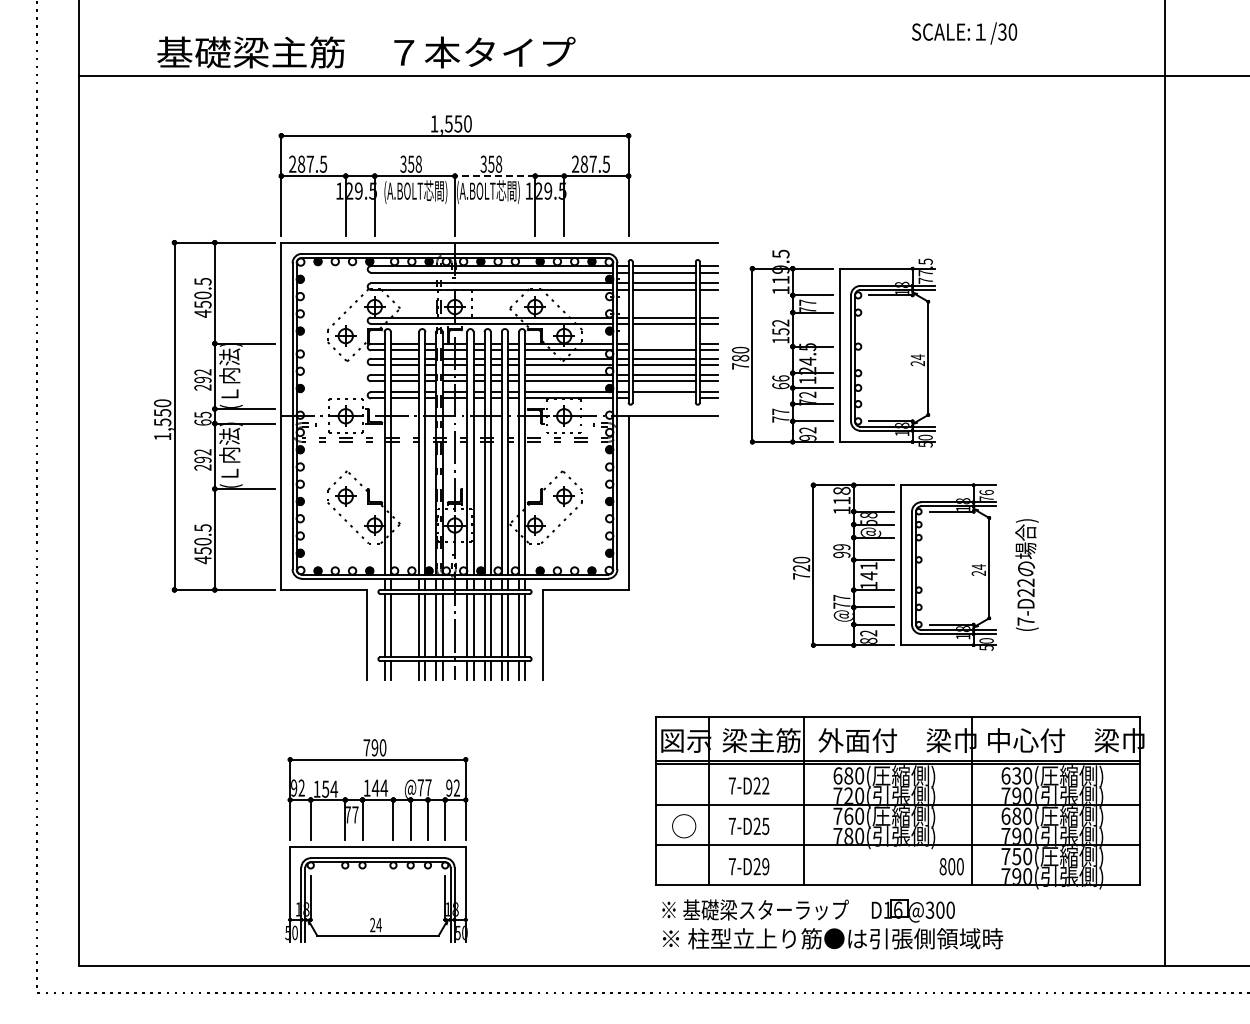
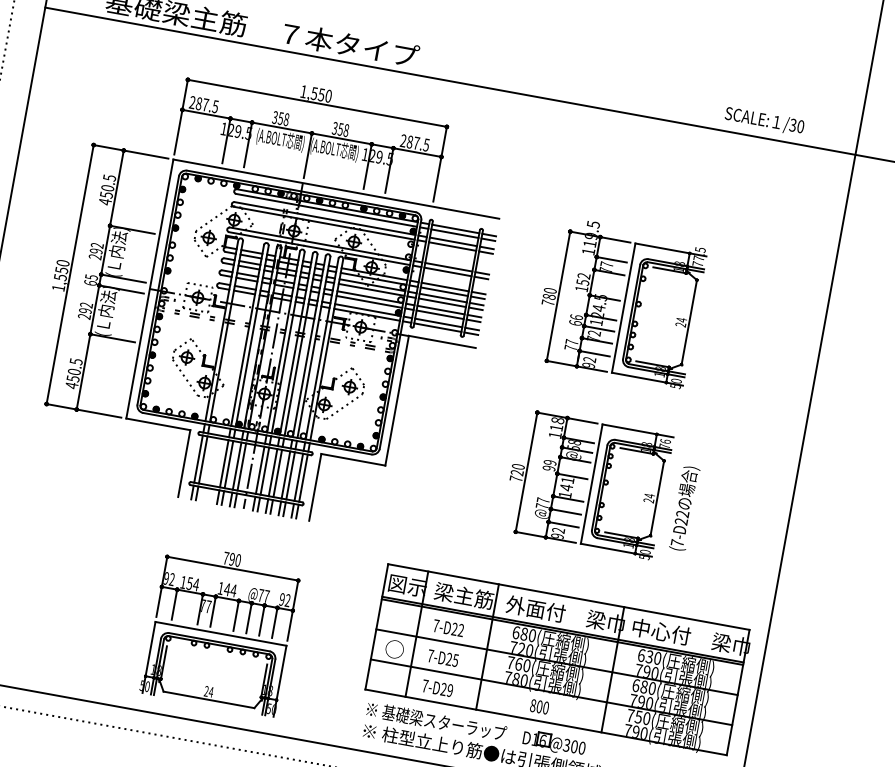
text: (964, 33) -> (764, 121), moved
line: (494, 176) -> (341, 139), dashed -> solid
line: (663, 344) -> (444, 287), added
part: (833, 348) -> (619, 302), moved
line: (663, 398) -> (437, 327), added
text: (868, 640) -> (557, 535), 82 -> 92
part: (376, 840) -> (220, 628), moved
text: (951, 866) -> (539, 706), moved

